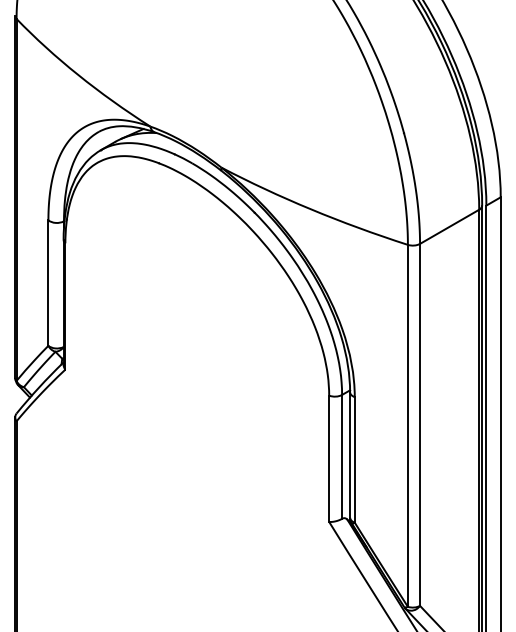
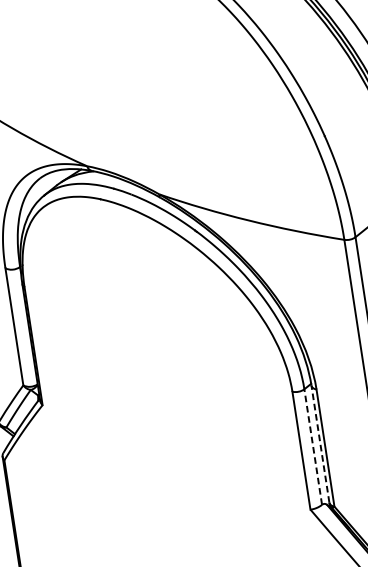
line: (350, 454) -> (320, 443), solid -> dashed
line: (342, 456) -> (313, 446), solid -> dashed

